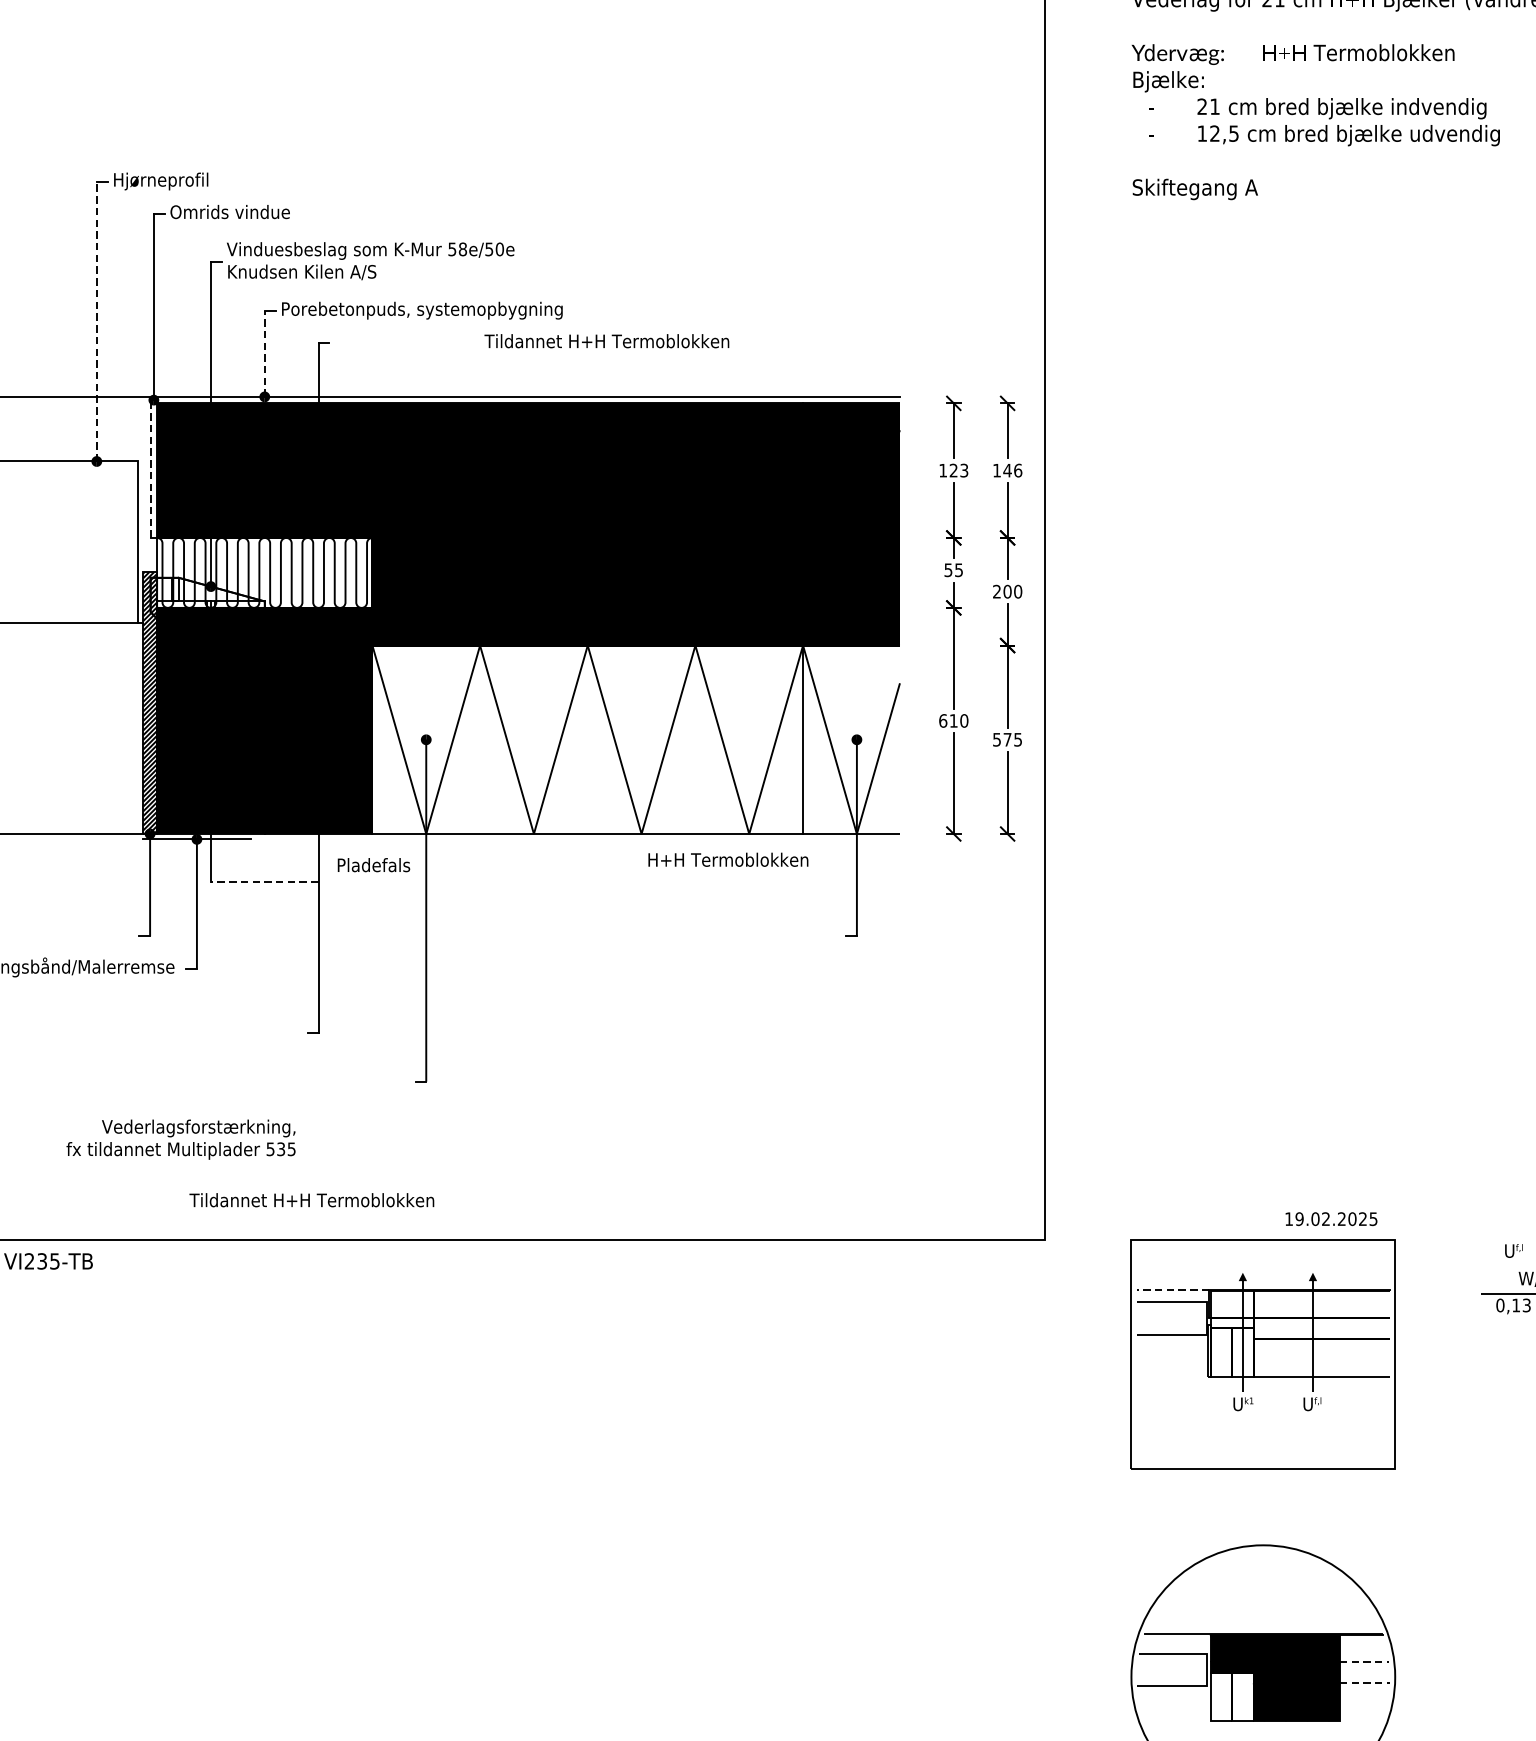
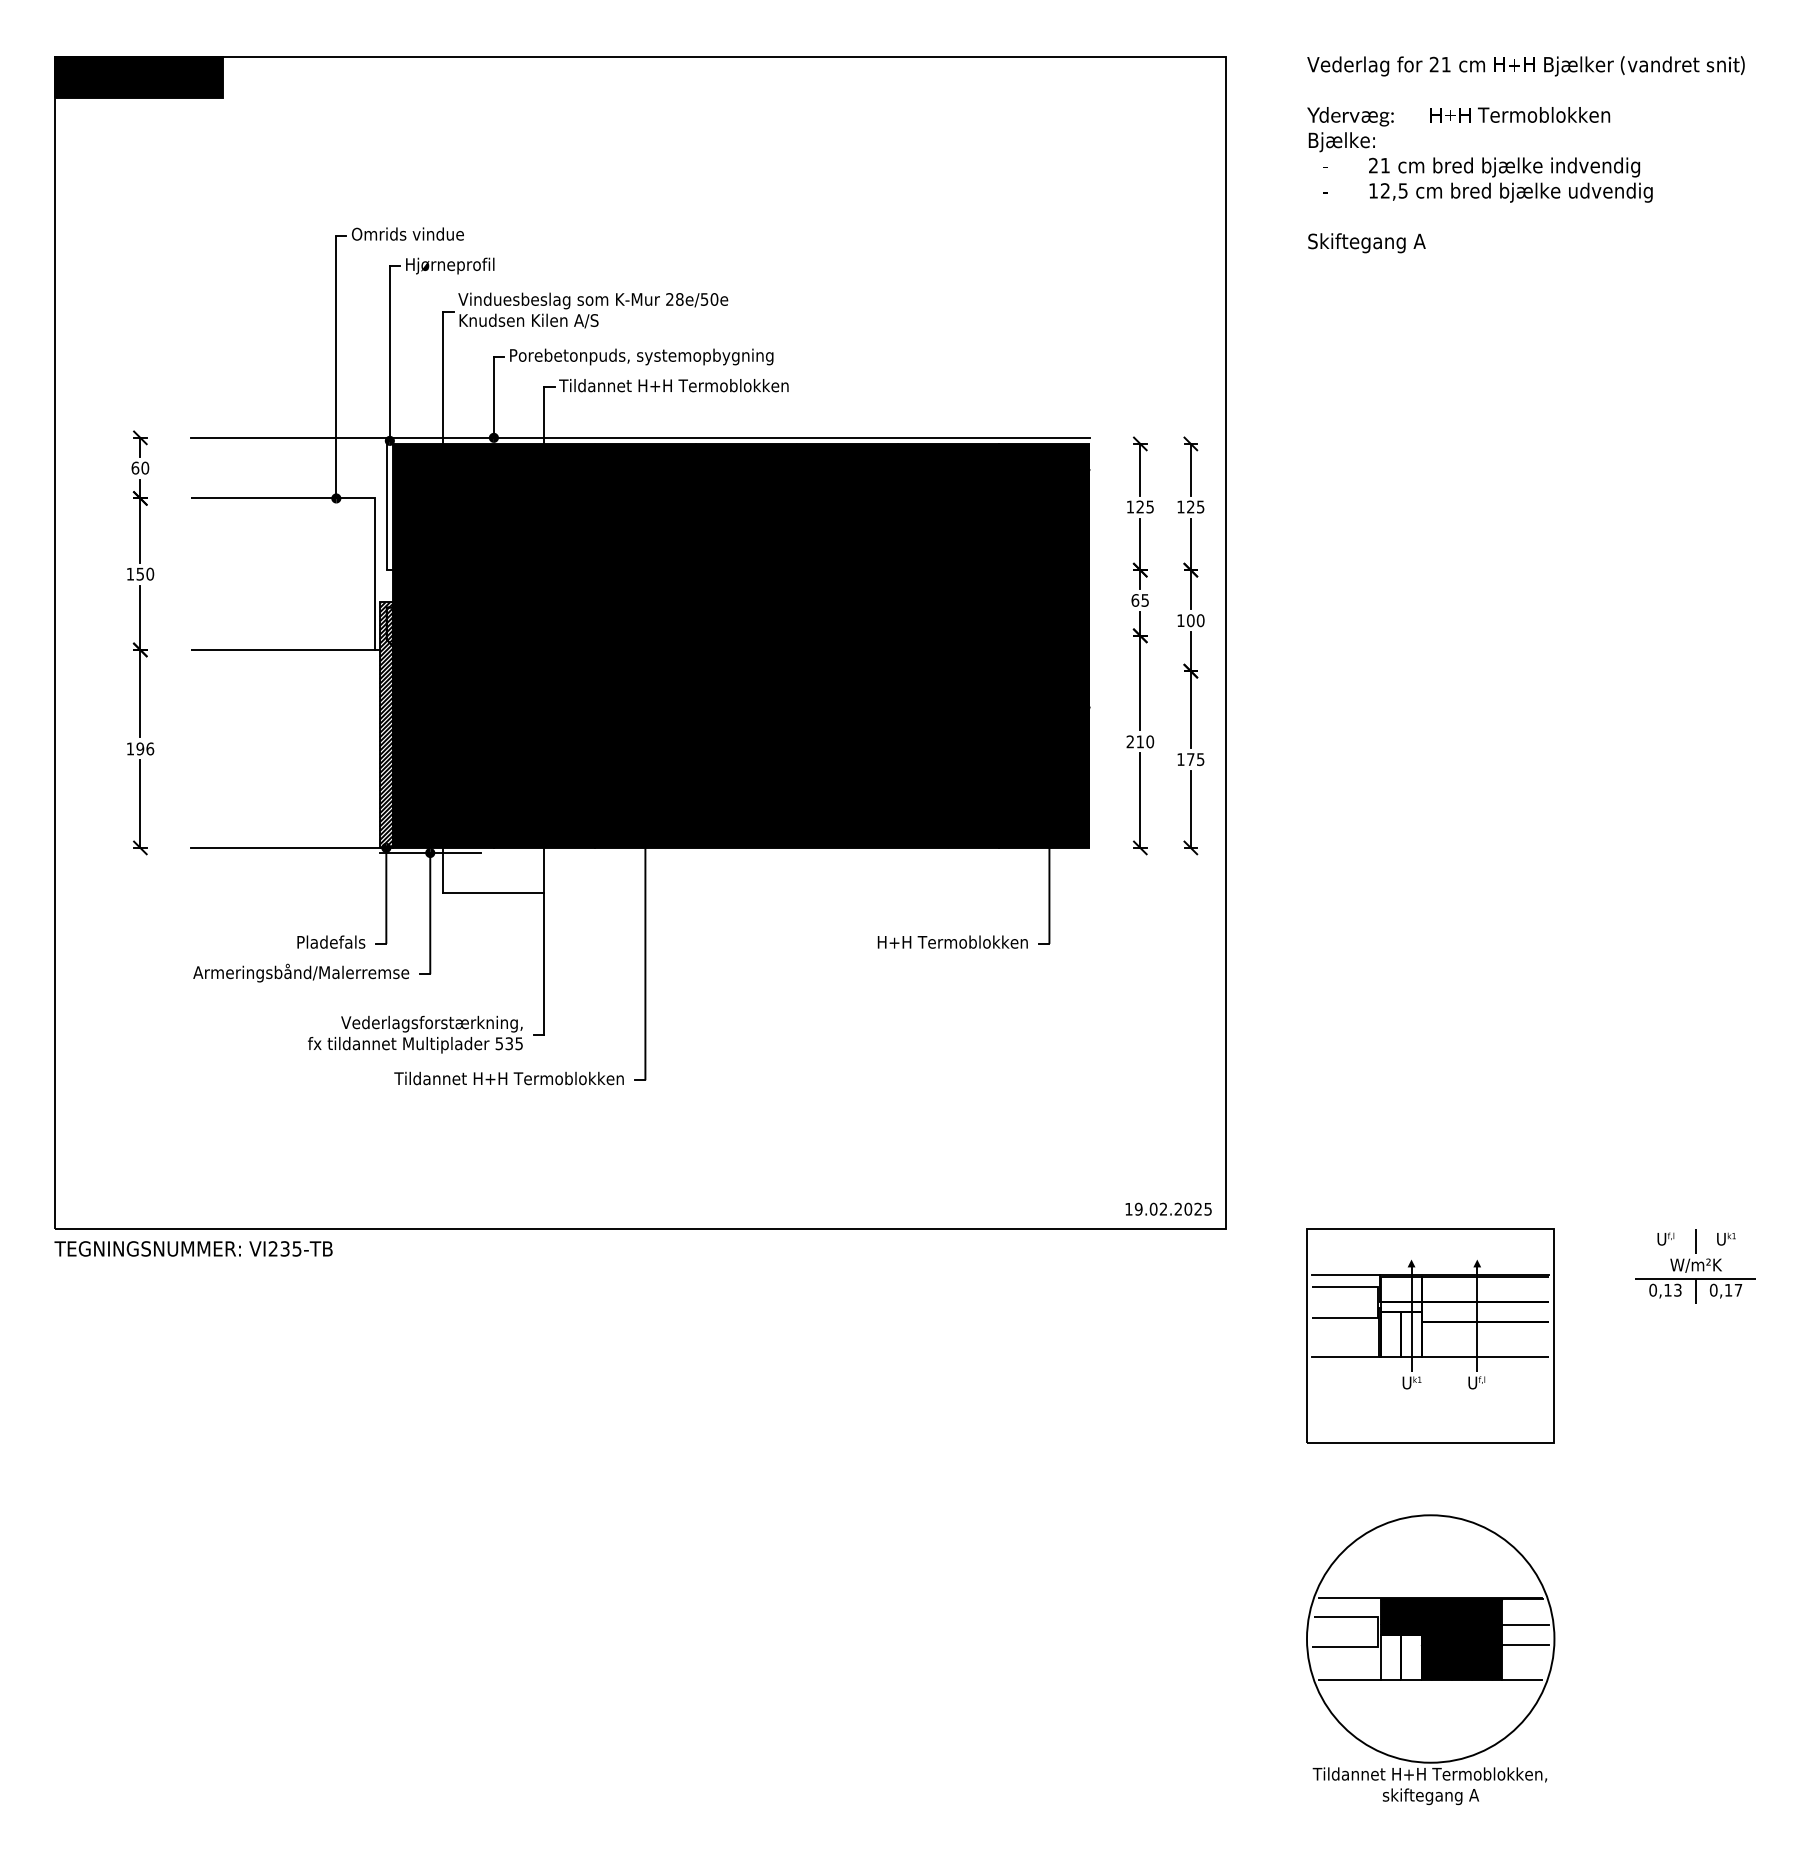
text: (172, 181) -> (407, 235), Hjørneprofil -> Omrids vindue
text: (230, 213) -> (461, 265), Omrids vindue -> Hjørneprofil
text: (451, 249) -> (669, 299), 58e/50e -> 28e/50e
line: (96, 320) -> (336, 366), dashed -> solid
text: (606, 341) -> (673, 385), moved
line: (264, 352) -> (493, 396), dashed -> solid
line: (150, 466) -> (386, 503), dashed -> solid
text: (963, 470) -> (1149, 506), 123 -> 125
text: (1012, 470) -> (1195, 506), 146 -> 125
text: (948, 570) -> (1135, 600), 55 -> 65
fill: (264, 572) -> (493, 602), added
text: (996, 591) -> (1180, 620), 200 -> 100
text: (943, 720) -> (1130, 741), 610 -> 210
fill: (635, 739) -> (841, 759), added
text: (996, 739) -> (1180, 759), 575 -> 175
text: (728, 859) -> (952, 941), moved
text: (374, 864) -> (331, 941), moved
line: (264, 882) -> (493, 893), dashed -> solid
text: (181, 1139) -> (415, 1034), moved
text: (311, 1200) -> (508, 1078), moved
text: (1331, 1218) -> (1168, 1208), moved
line: (1173, 1289) -> (1346, 1275), dashed -> solid
line: (1173, 1377) -> (1346, 1357), added
line: (1364, 1661) -> (1525, 1624), dashed -> solid
line: (1365, 1683) -> (1526, 1644), dashed -> solid
line: (1177, 1721) -> (1350, 1680), added
line: (1361, 1721) -> (1522, 1680), added

